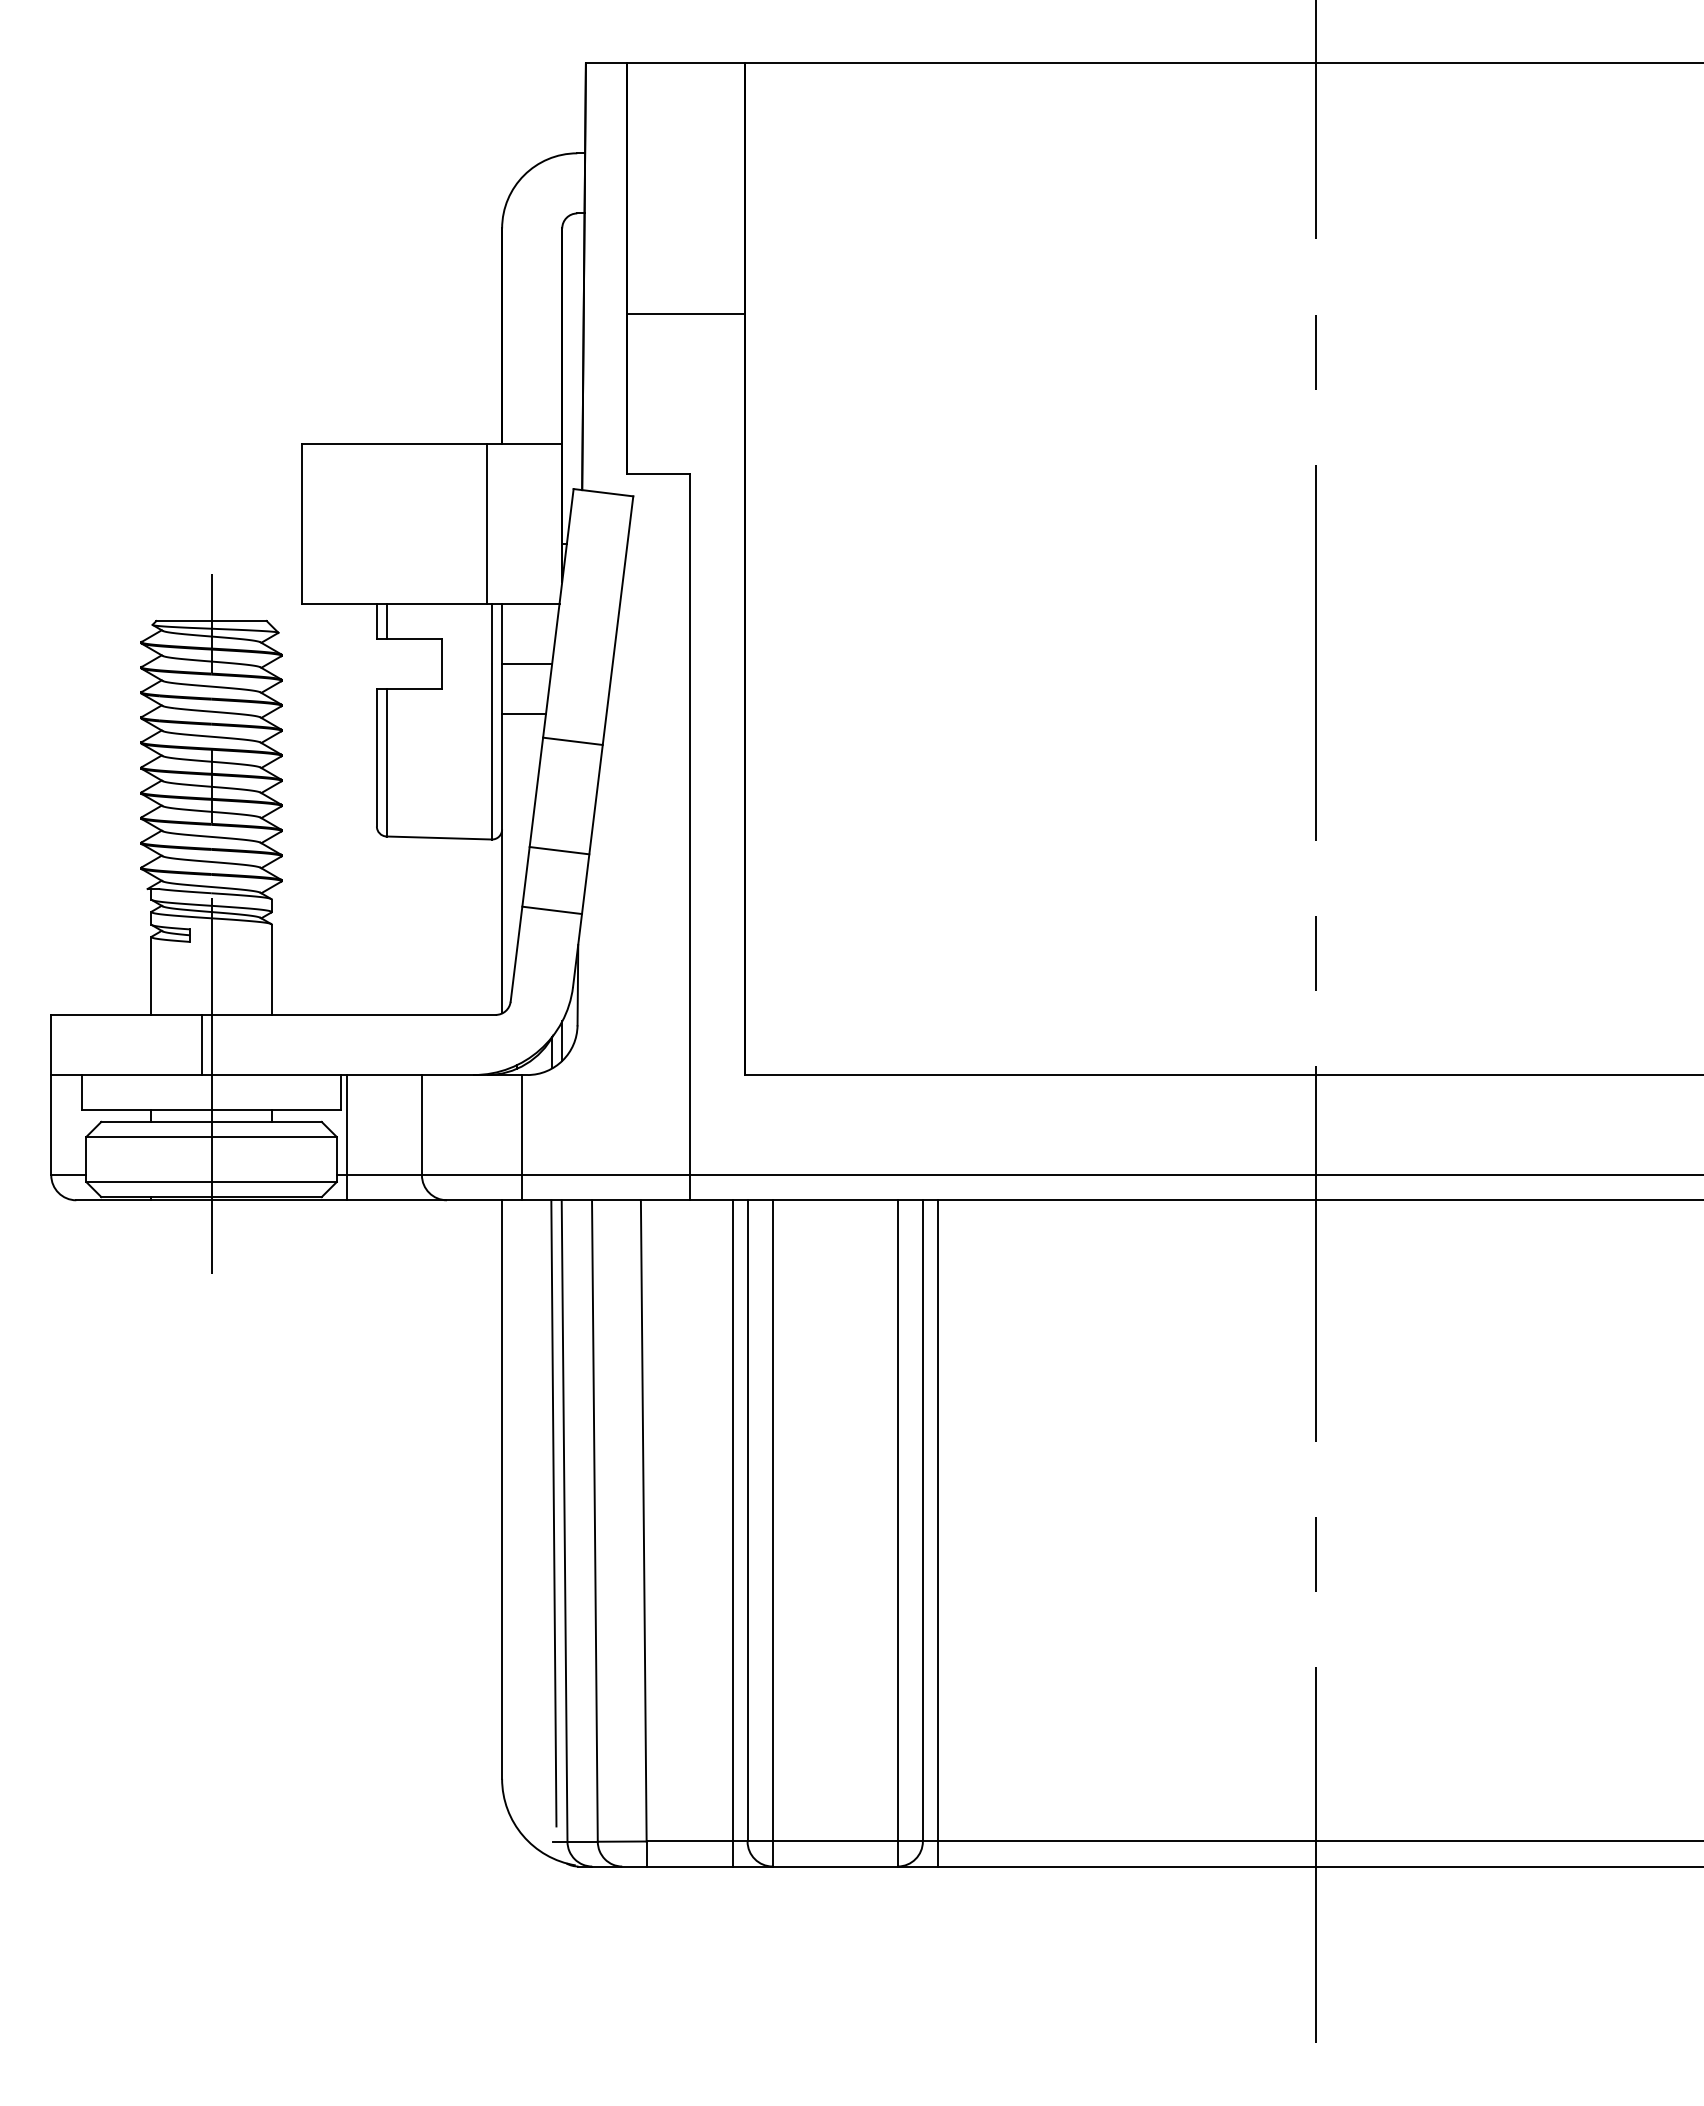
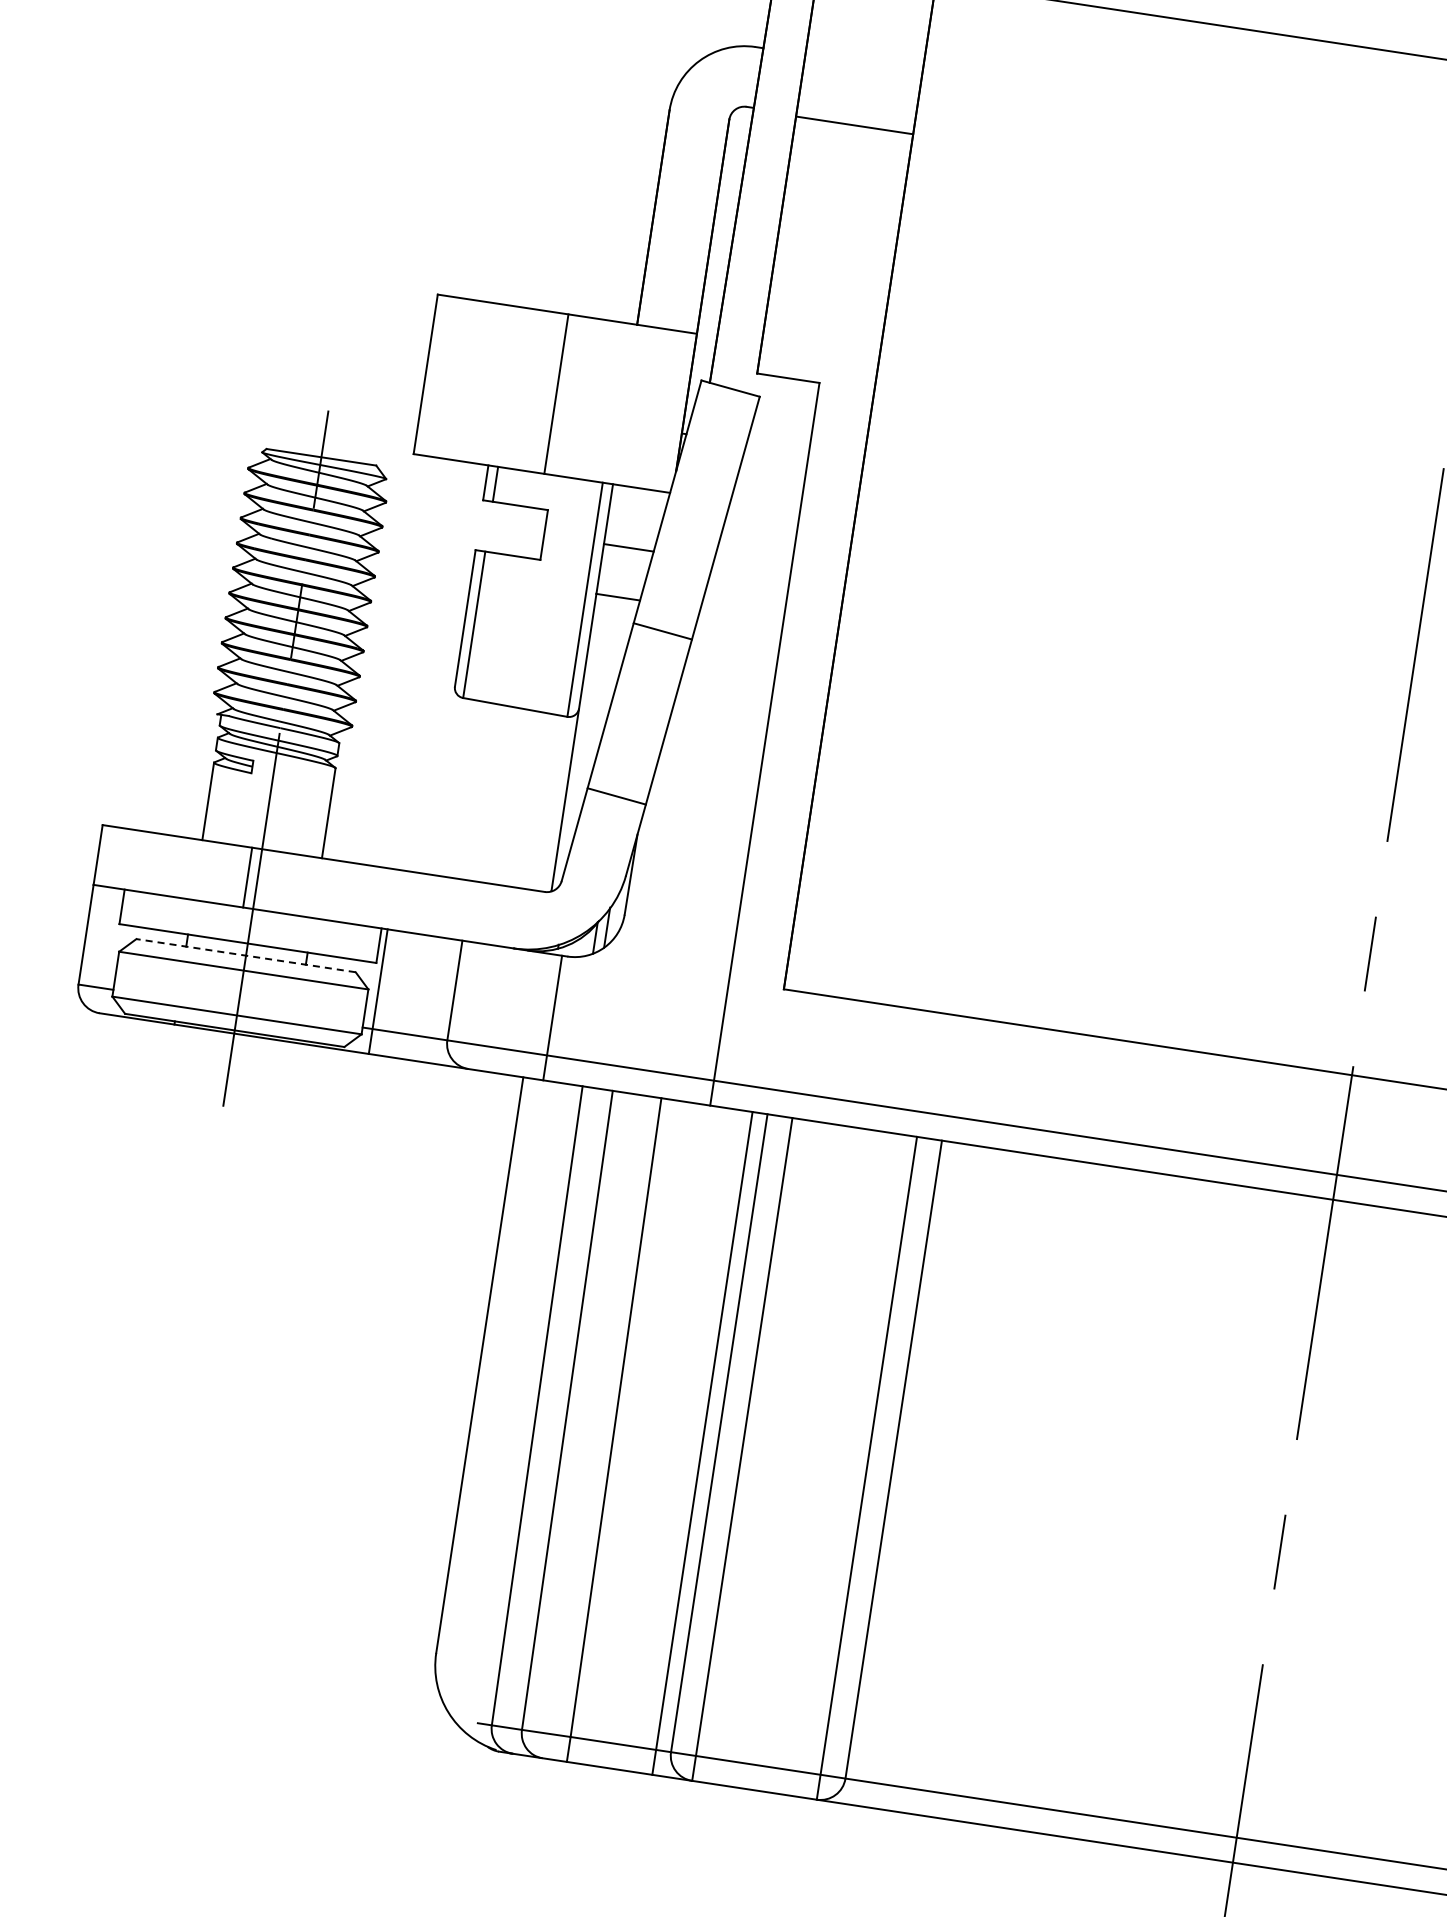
line: (686, 313) -> (854, 125), moved
line: (487, 523) -> (556, 393), moved
line: (559, 850) -> (633, 737), removed
line: (211, 1121) -> (246, 955), solid -> dashed
line: (553, 1513) -> (527, 1396), removed
line: (937, 1533) -> (906, 1474), removed

